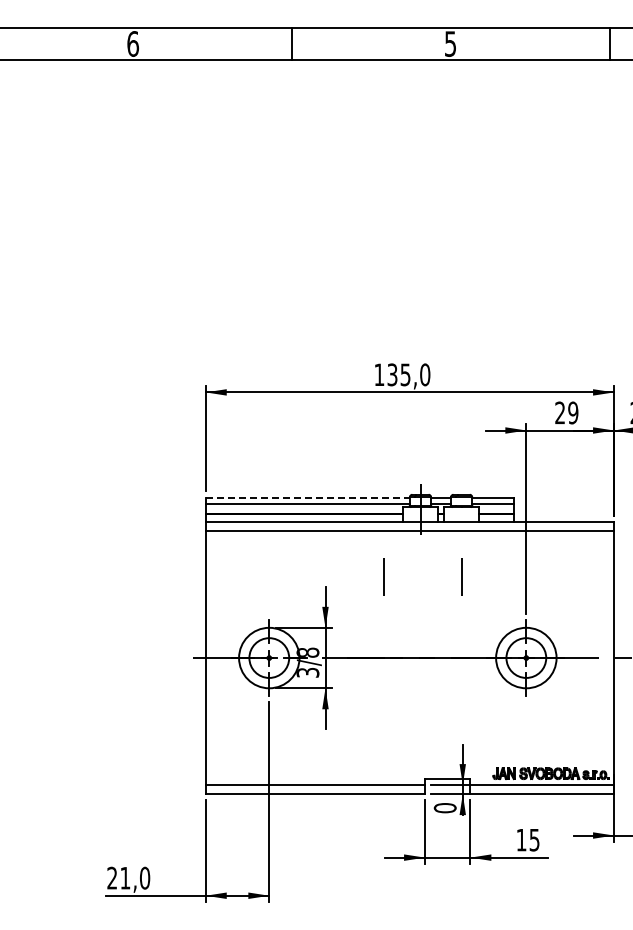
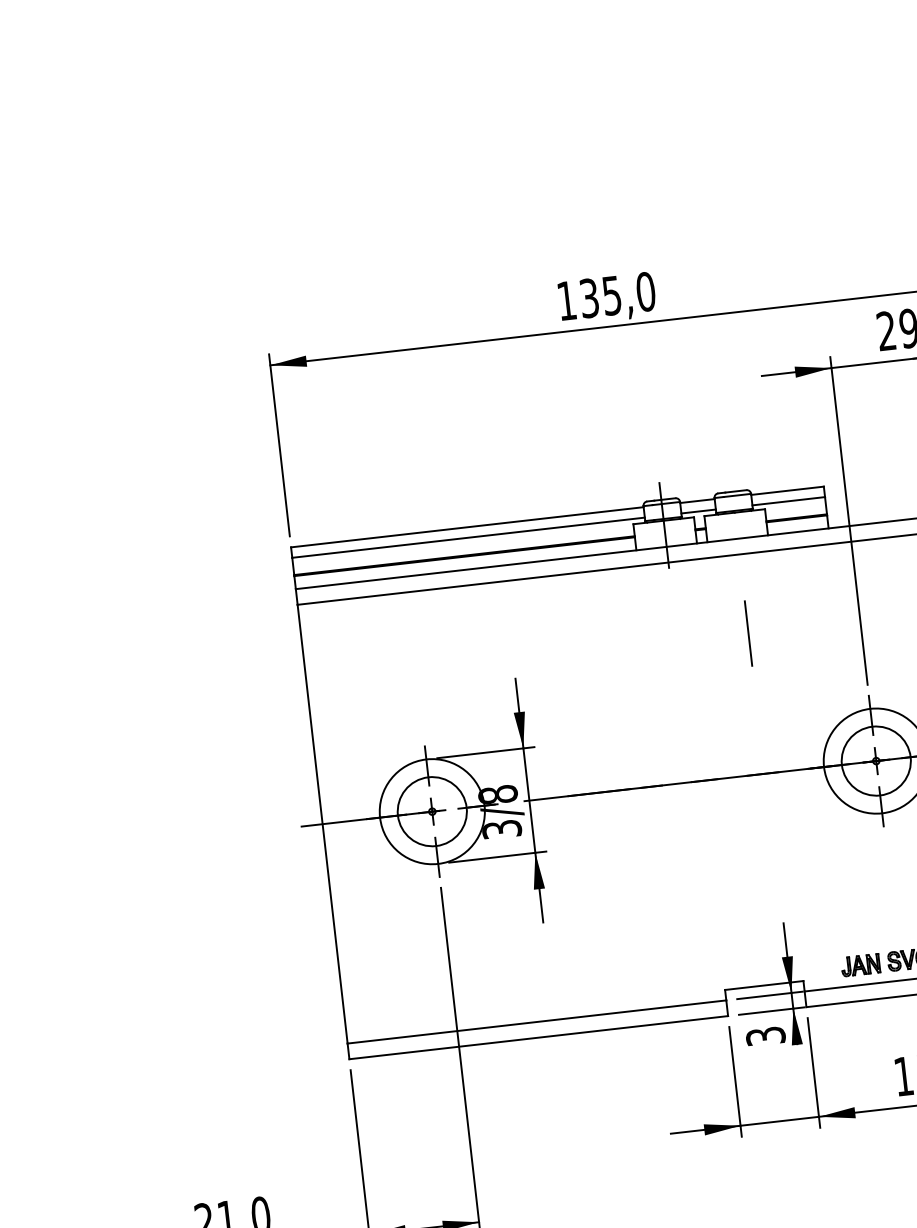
line: (308, 497) -> (468, 526), dashed -> solid
line: (383, 576) -> (613, 648), removed
text: (444, 808) -> (764, 1037), 0 -> 3

